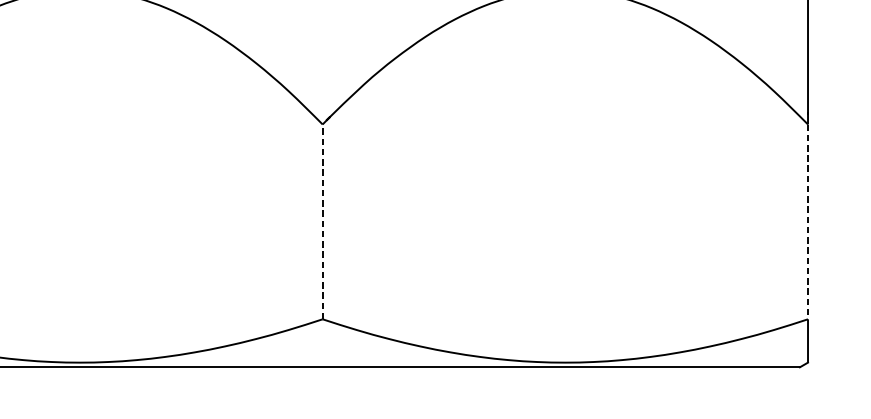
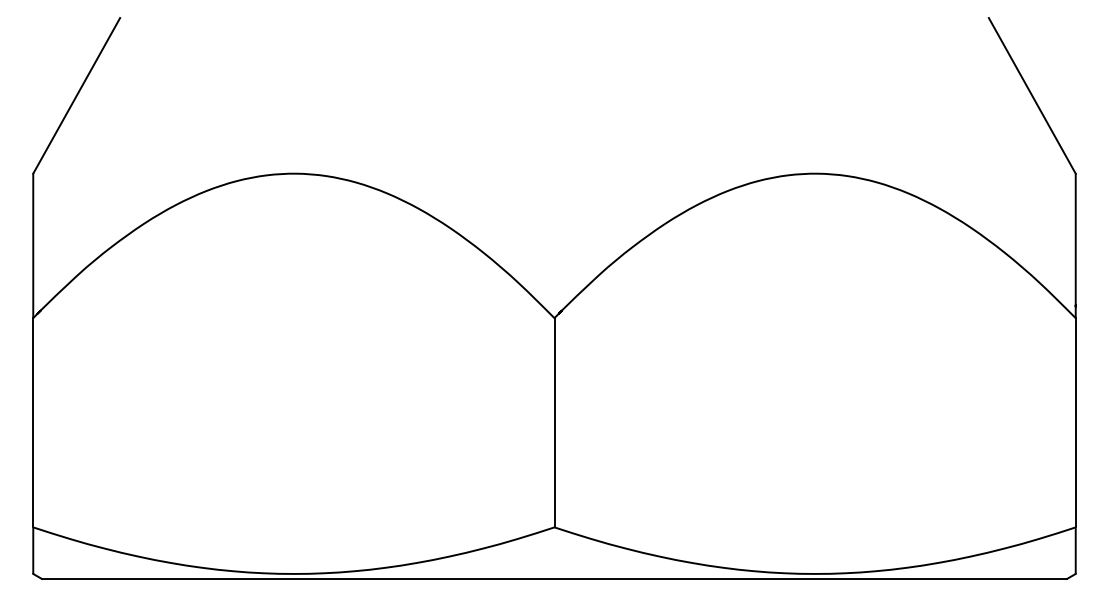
line: (322, 221) -> (554, 422), dashed -> solid
line: (807, 221) -> (1075, 422), dashed -> solid

